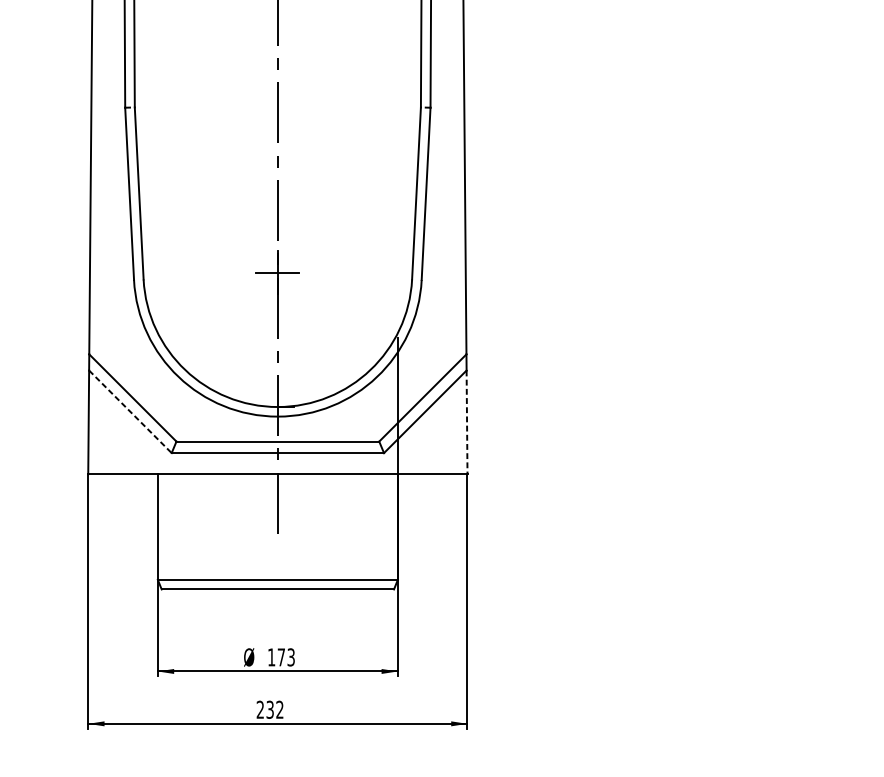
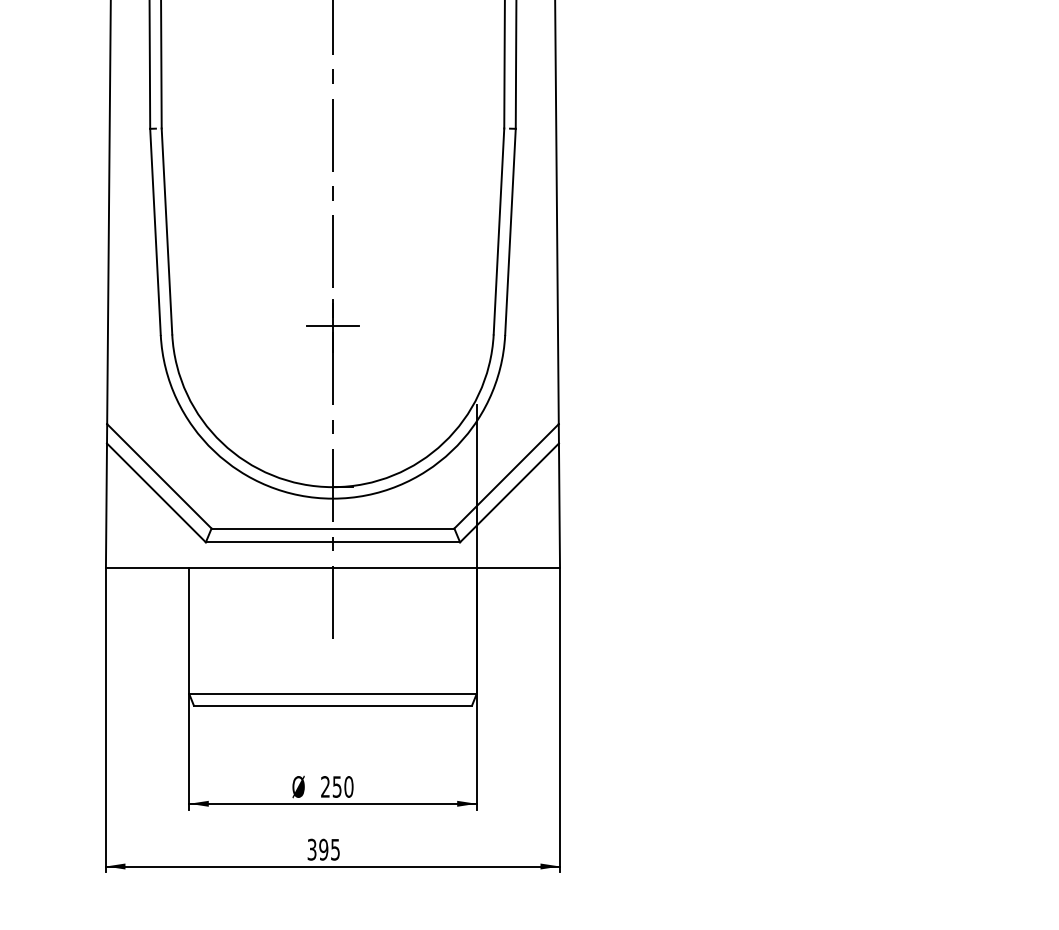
line: (130, 411) -> (156, 492), dashed -> solid
line: (467, 423) -> (559, 506), dashed -> solid
text: (281, 657) -> (337, 786), 173 -> 250
text: (269, 709) -> (323, 849), 232 -> 395

